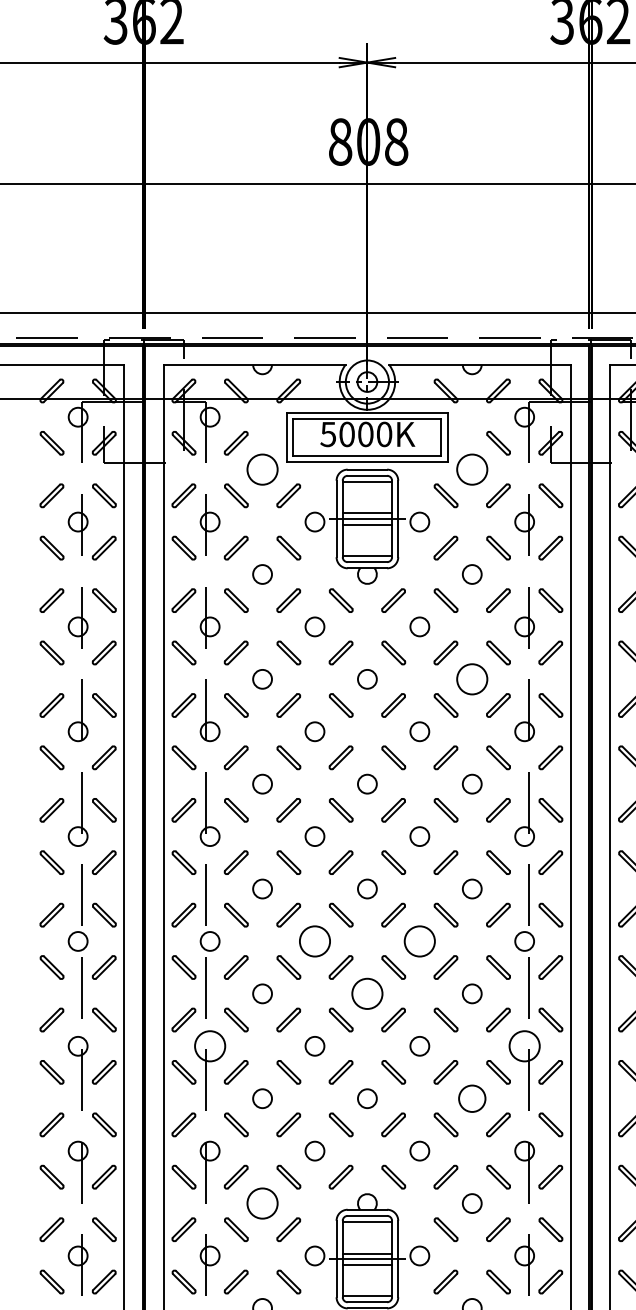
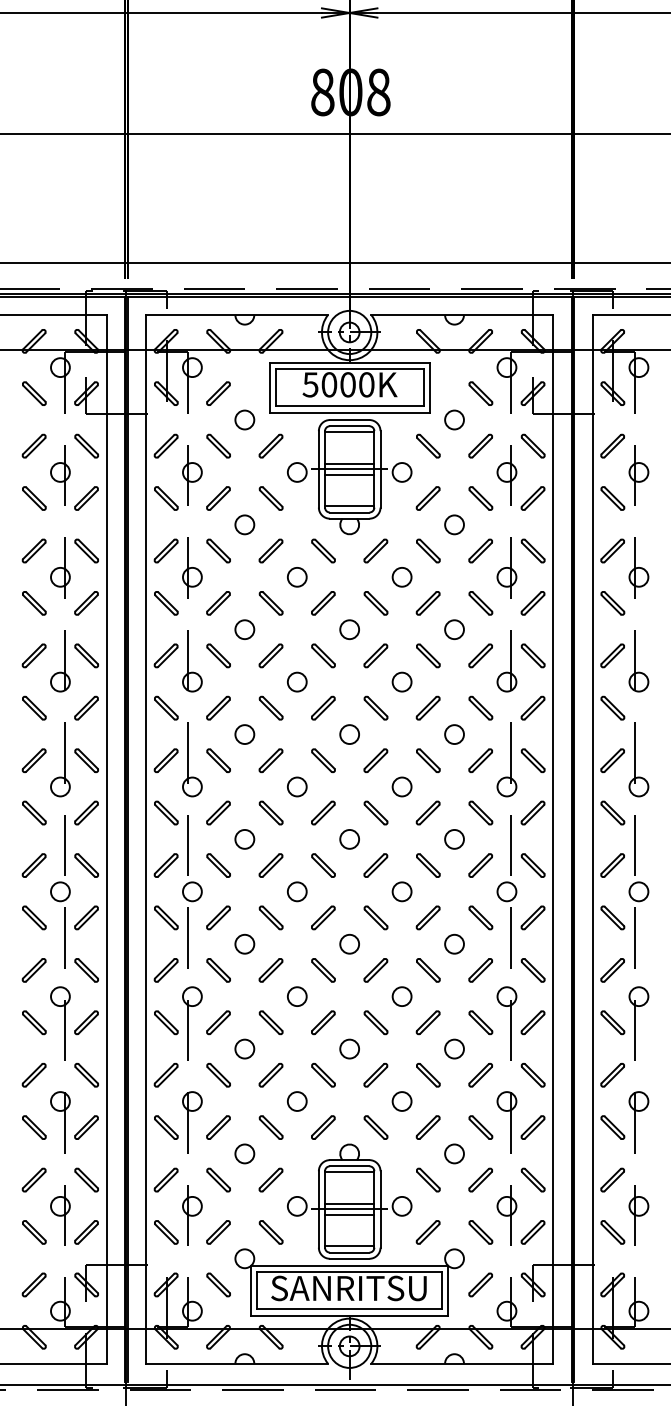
circle: (262, 469) -> (244, 419), size x0.62
circle: (472, 469) -> (454, 419), size x0.62
circle: (472, 679) -> (454, 629), size x0.62
circle: (314, 941) -> (296, 891), size x0.62
circle: (419, 941) -> (401, 891), size x0.62
circle: (367, 993) -> (349, 943), size x0.62
circle: (210, 1046) -> (192, 996), size x0.62
circle: (524, 1046) -> (506, 996), size x0.62
circle: (472, 1098) -> (454, 1048), size x0.71
circle: (262, 1203) -> (244, 1153), size x0.62

